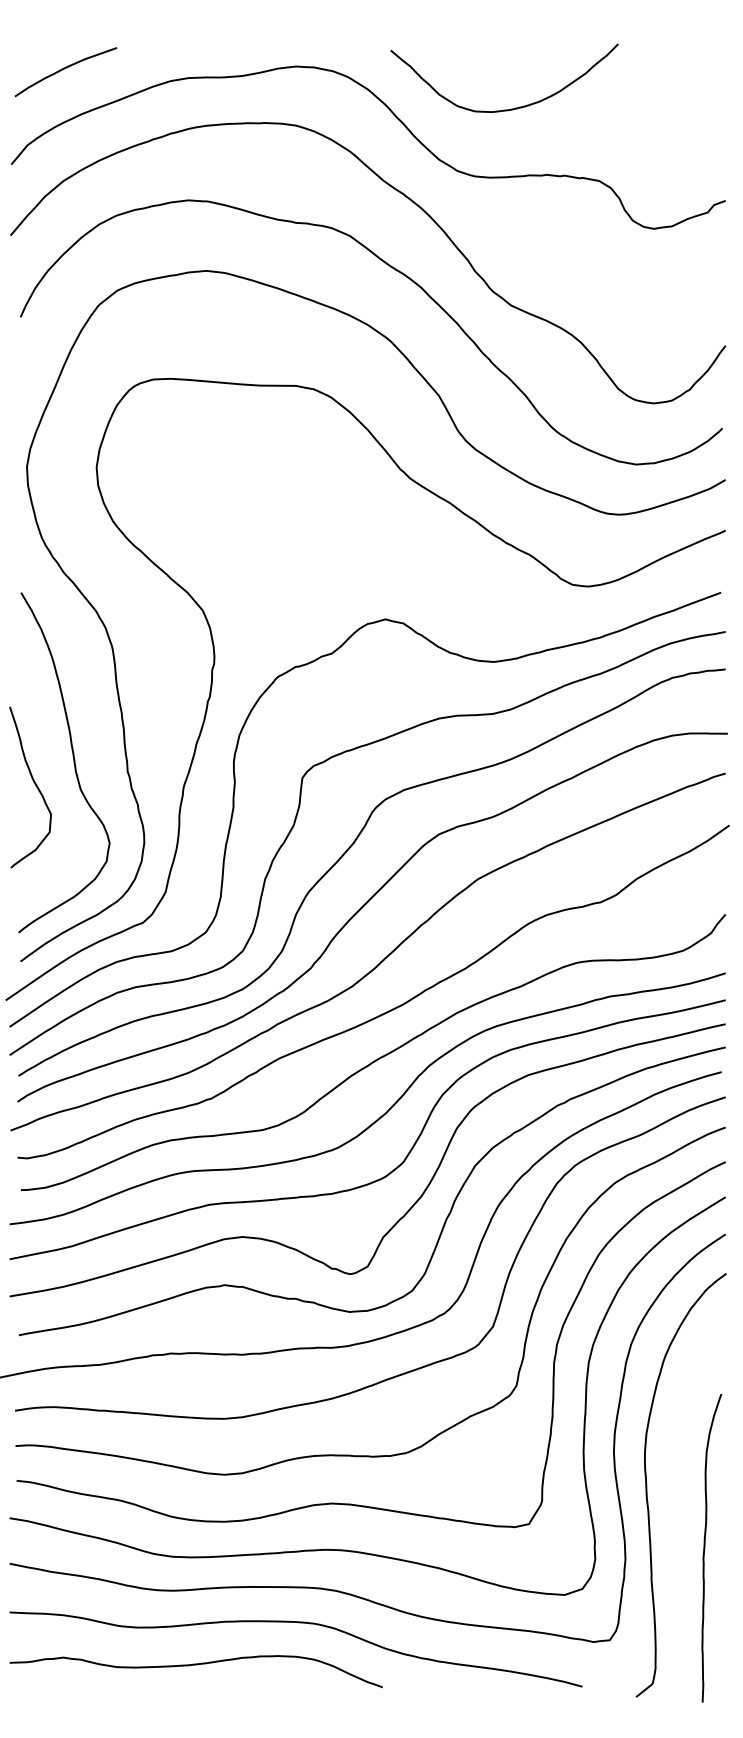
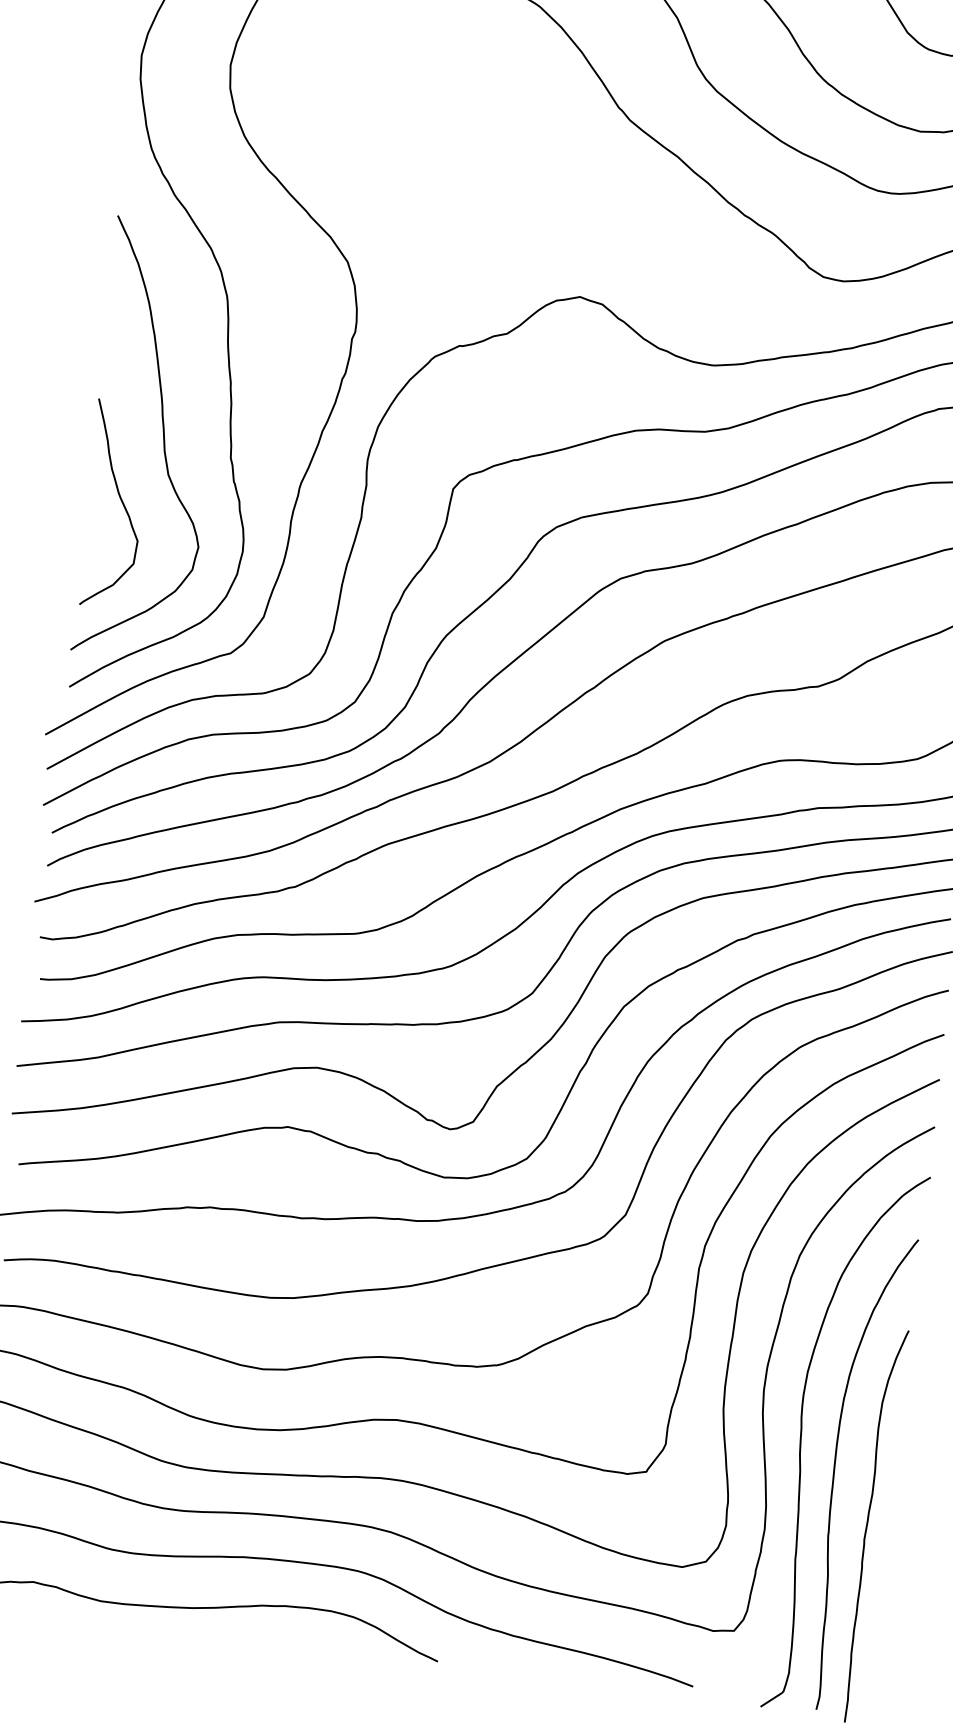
curve: (34, 784) -> (120, 500), moved
curve: (675, 1508) -> (835, 1470), added

